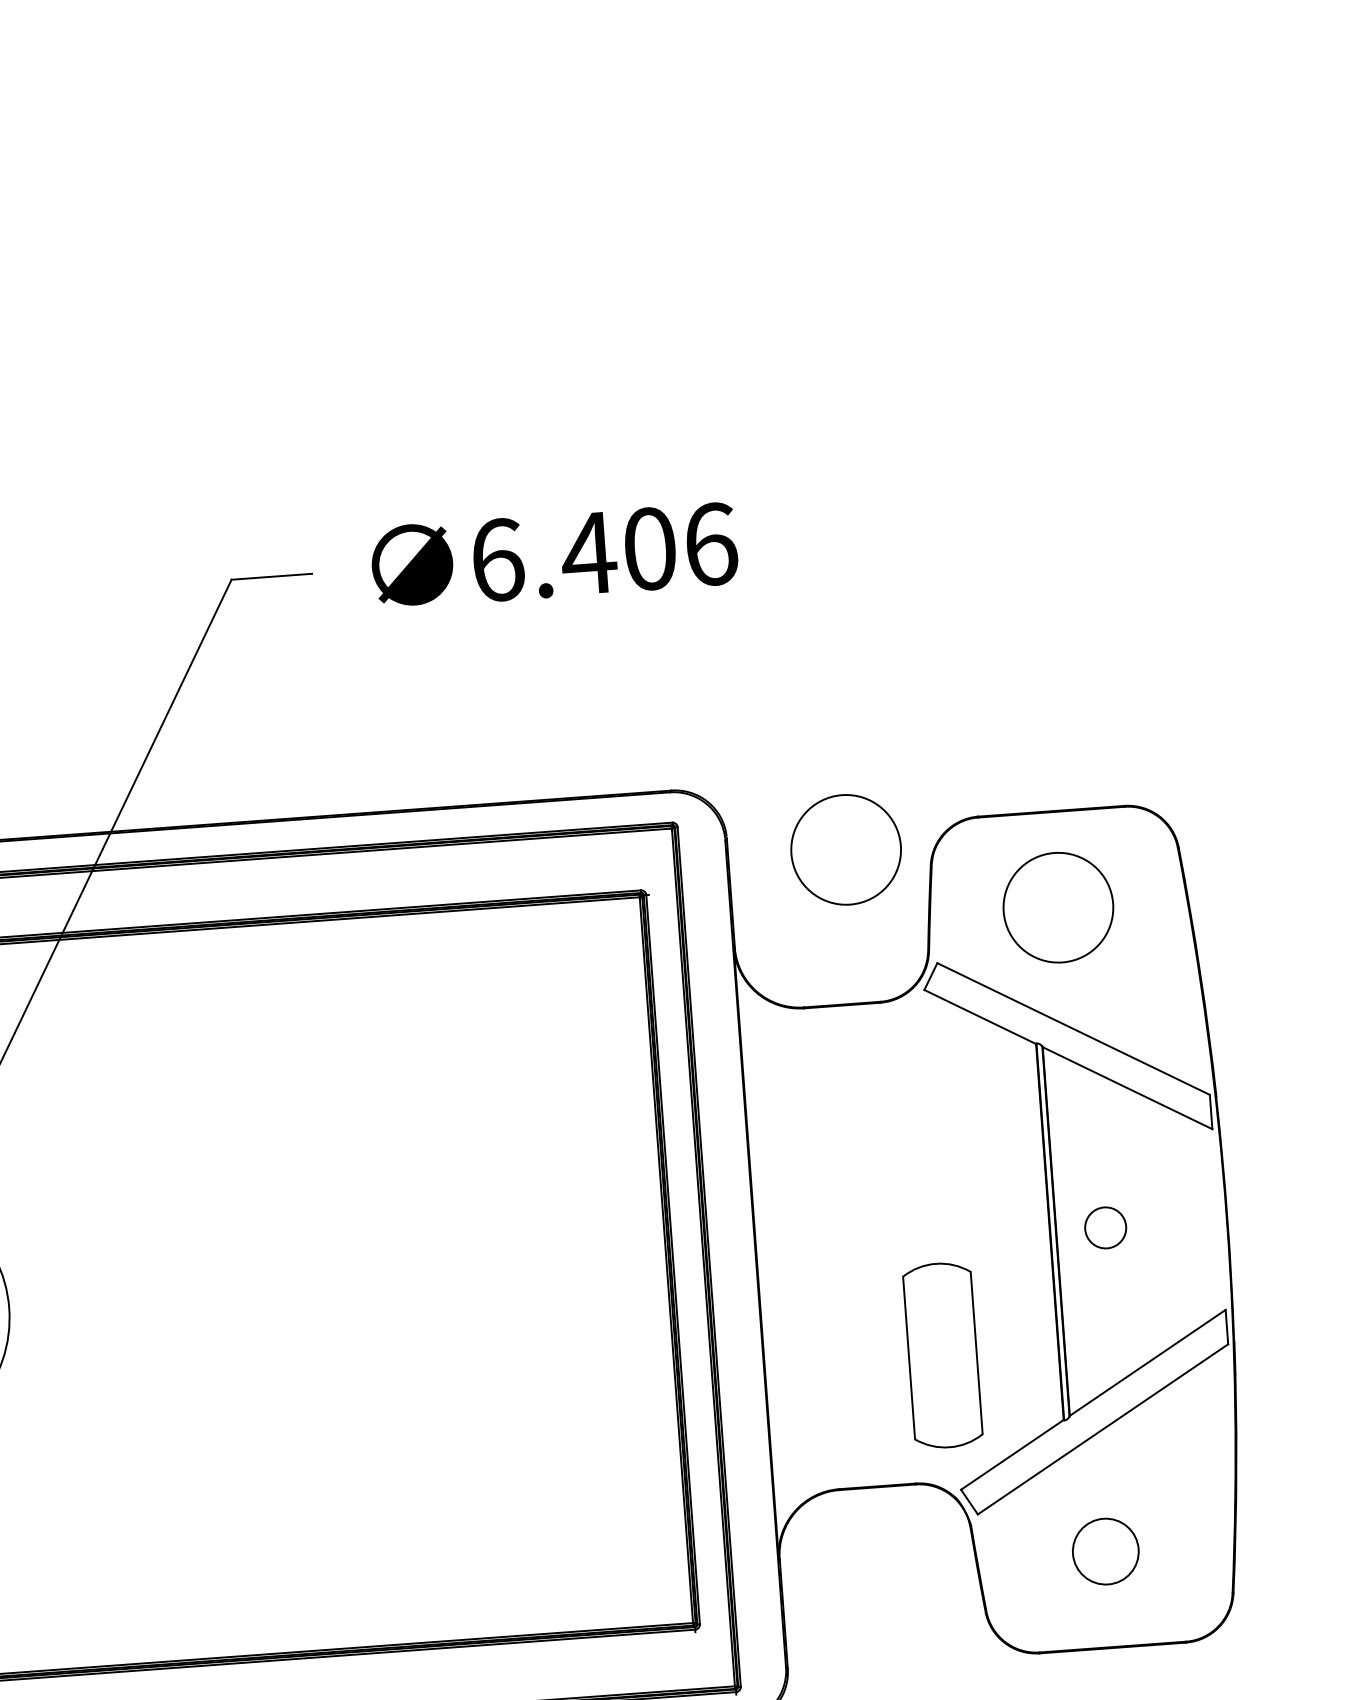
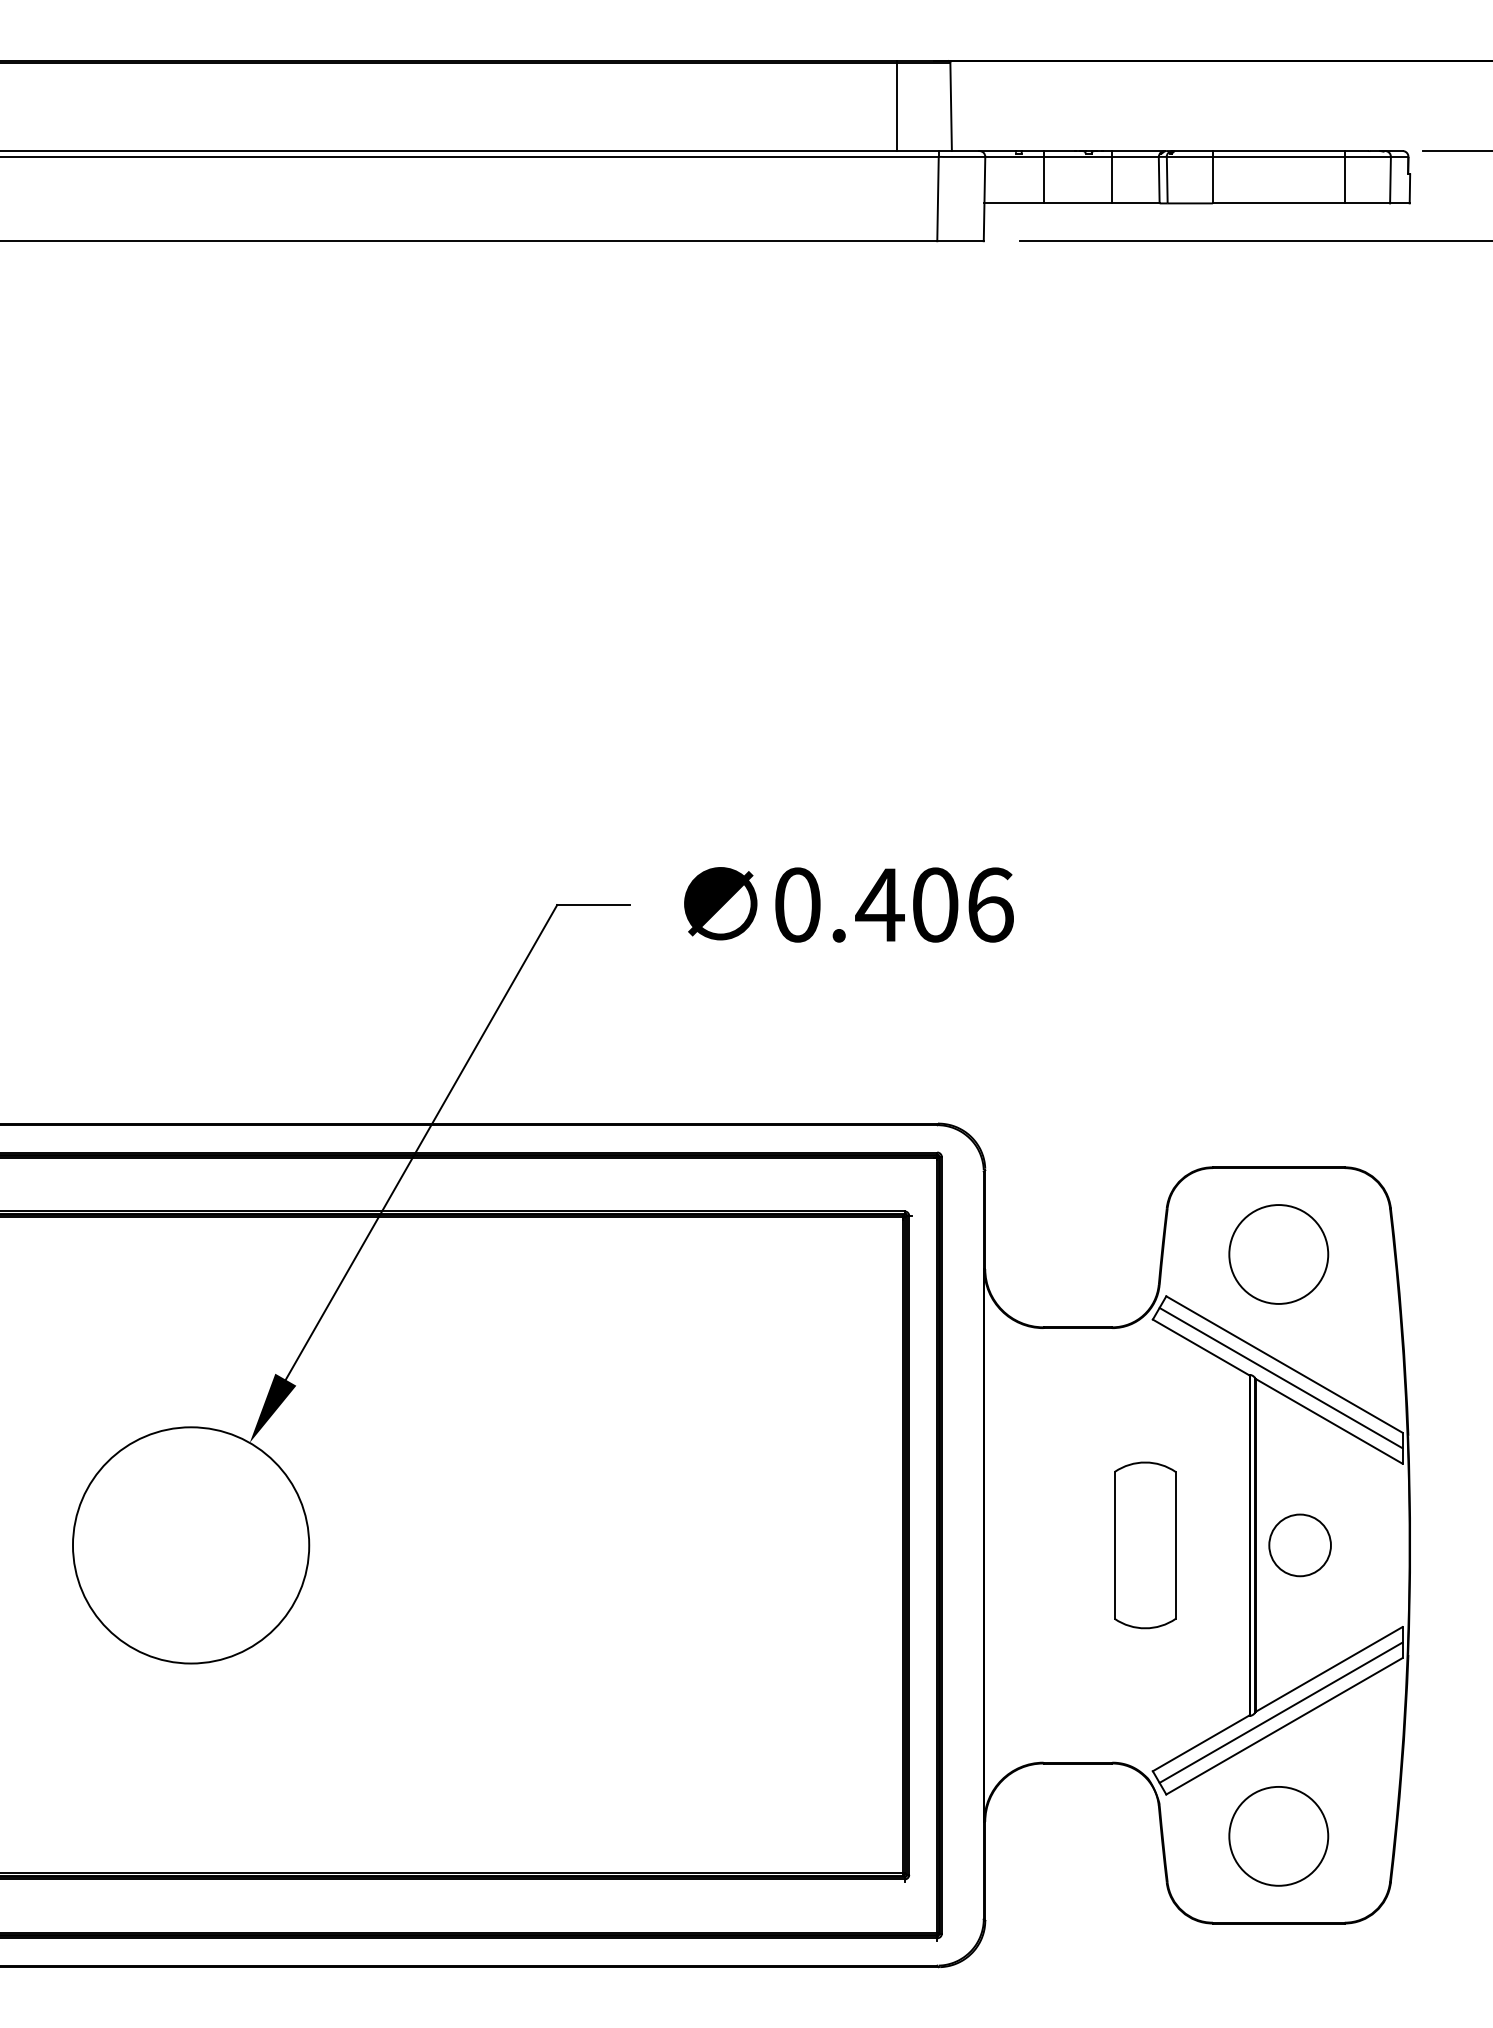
text: (498, 559) -> (798, 904), 6.406 -> 0.406
circle: (845, 849) -> (1091, 1188), removed
line: (1070, 1043) -> (1280, 1377), added
circle: (1105, 1228) -> (1299, 1545), size x1.67
part: (943, 1355) -> (1145, 1545), moved
line: (1097, 1414) -> (1280, 1712), added
circle: (1105, 1551) -> (1278, 1836), size x1.67

